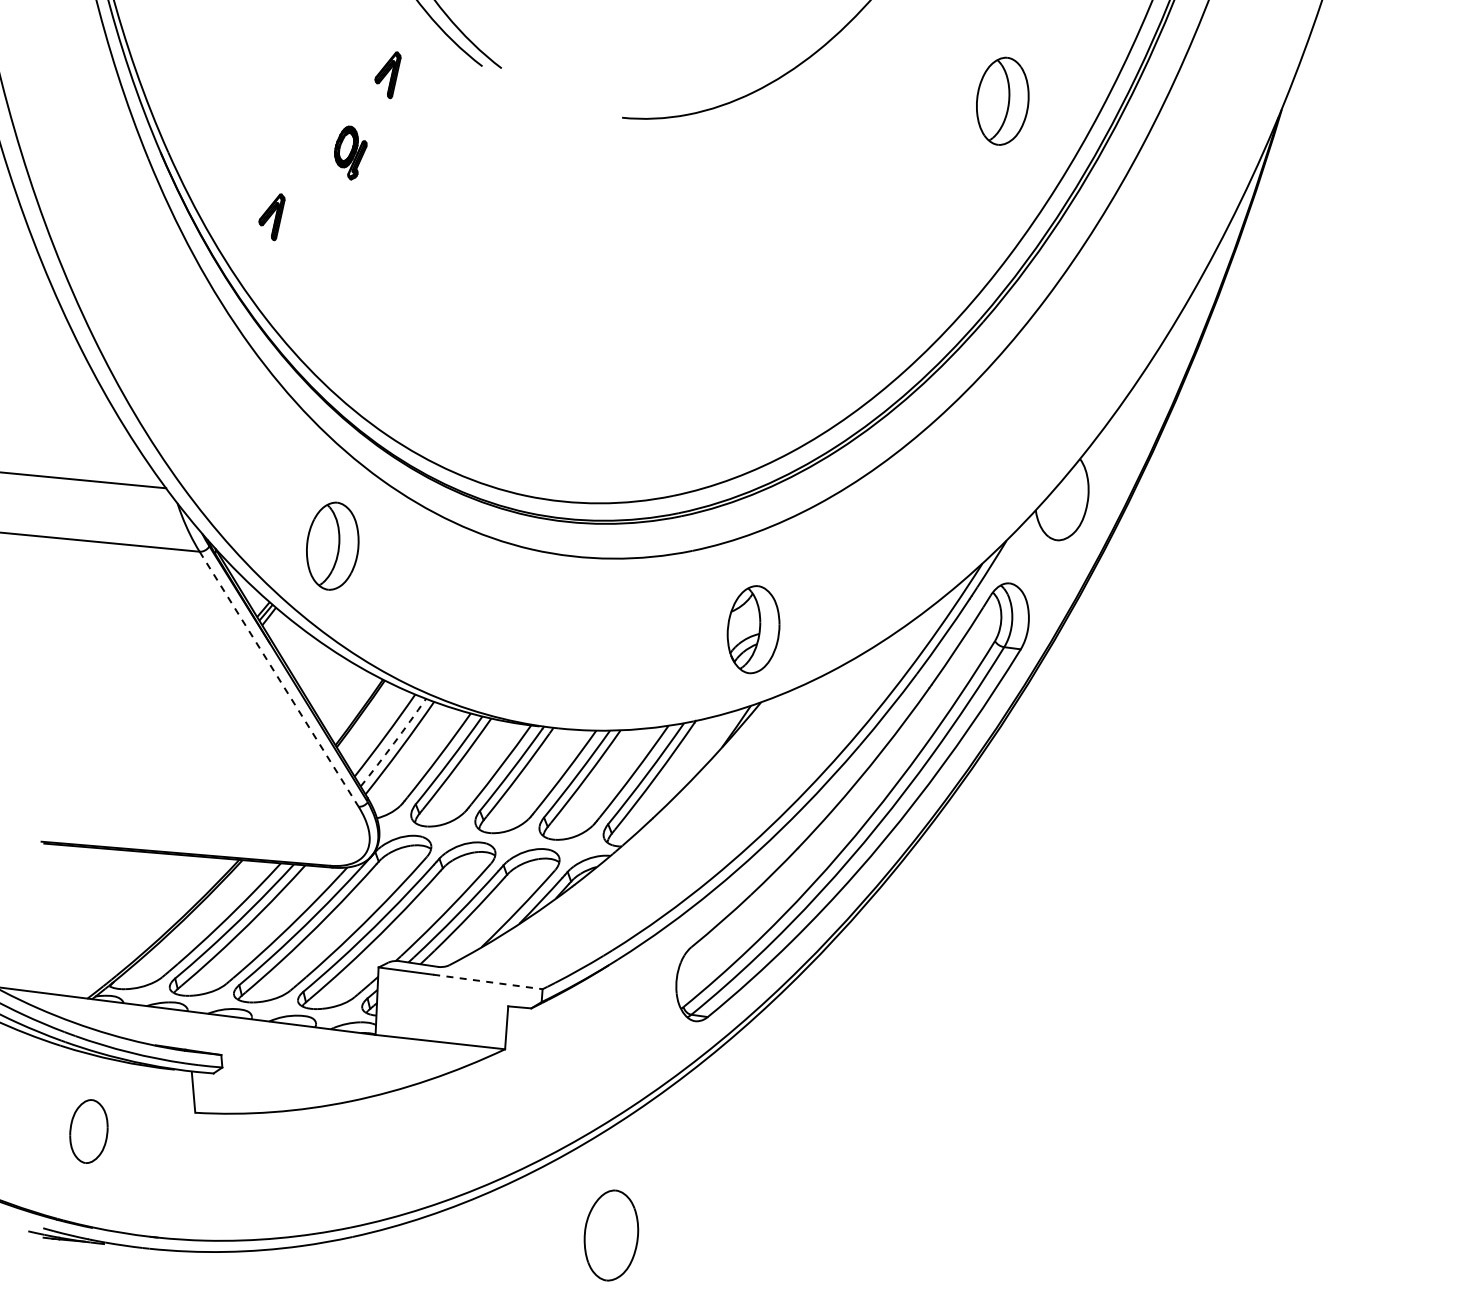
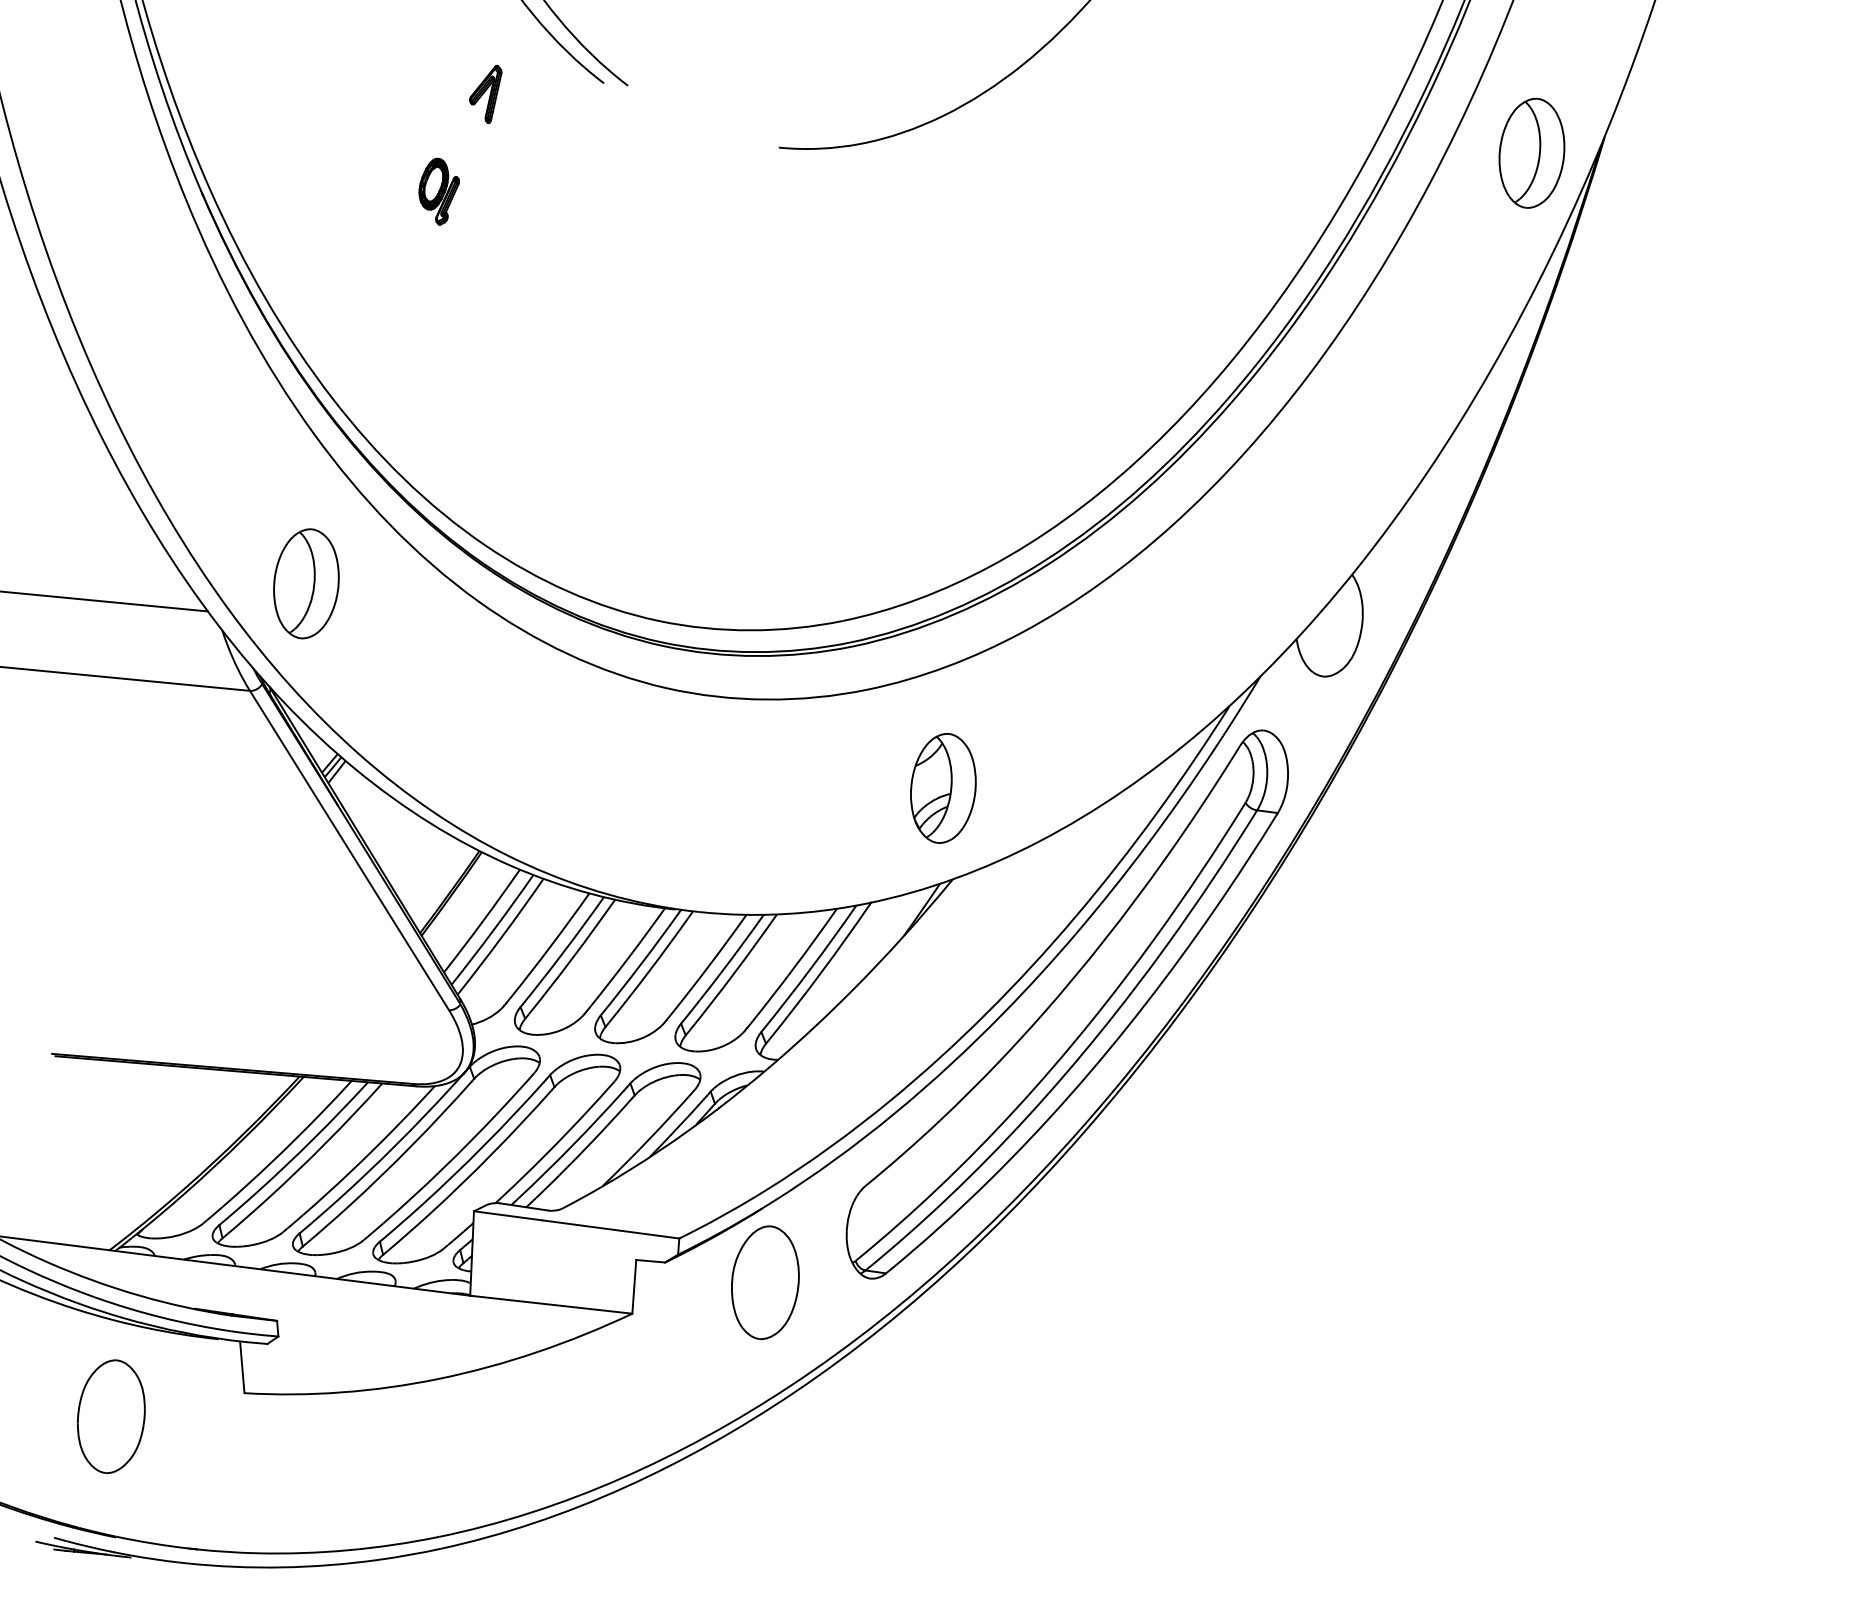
part: (1002, 100) -> (1531, 152), moved
part: (271, 217) -> (339, 272), removed
part: (332, 545) -> (306, 582), moved
line: (279, 679) -> (349, 850), dashed -> solid
arc: (394, 743) -> (493, 930), dashed -> solid
line: (488, 982) -> (611, 1230), dashed -> solid
part: (88, 1131) -> (110, 1416), size x1.43
part: (611, 1235) -> (765, 1282), moved

